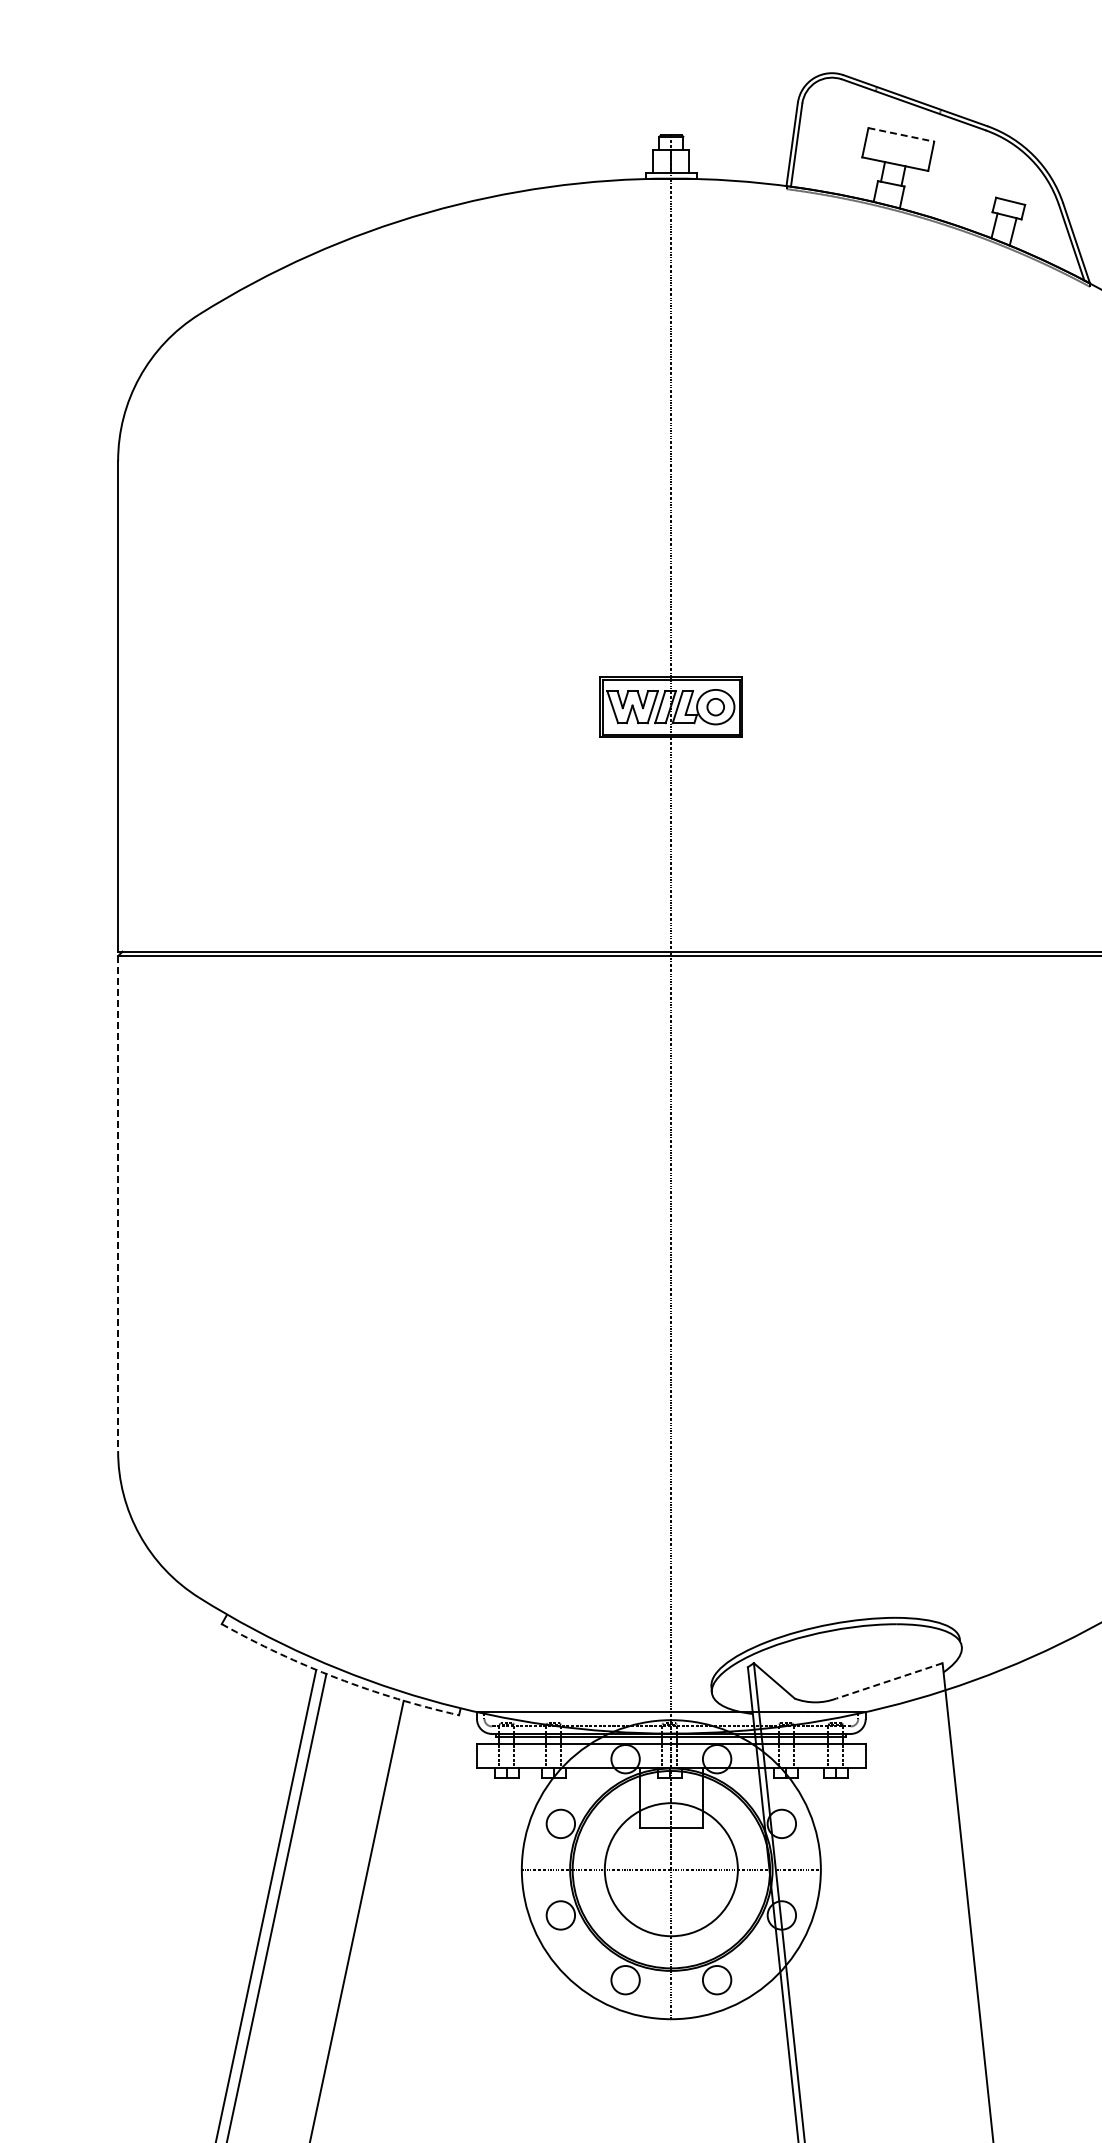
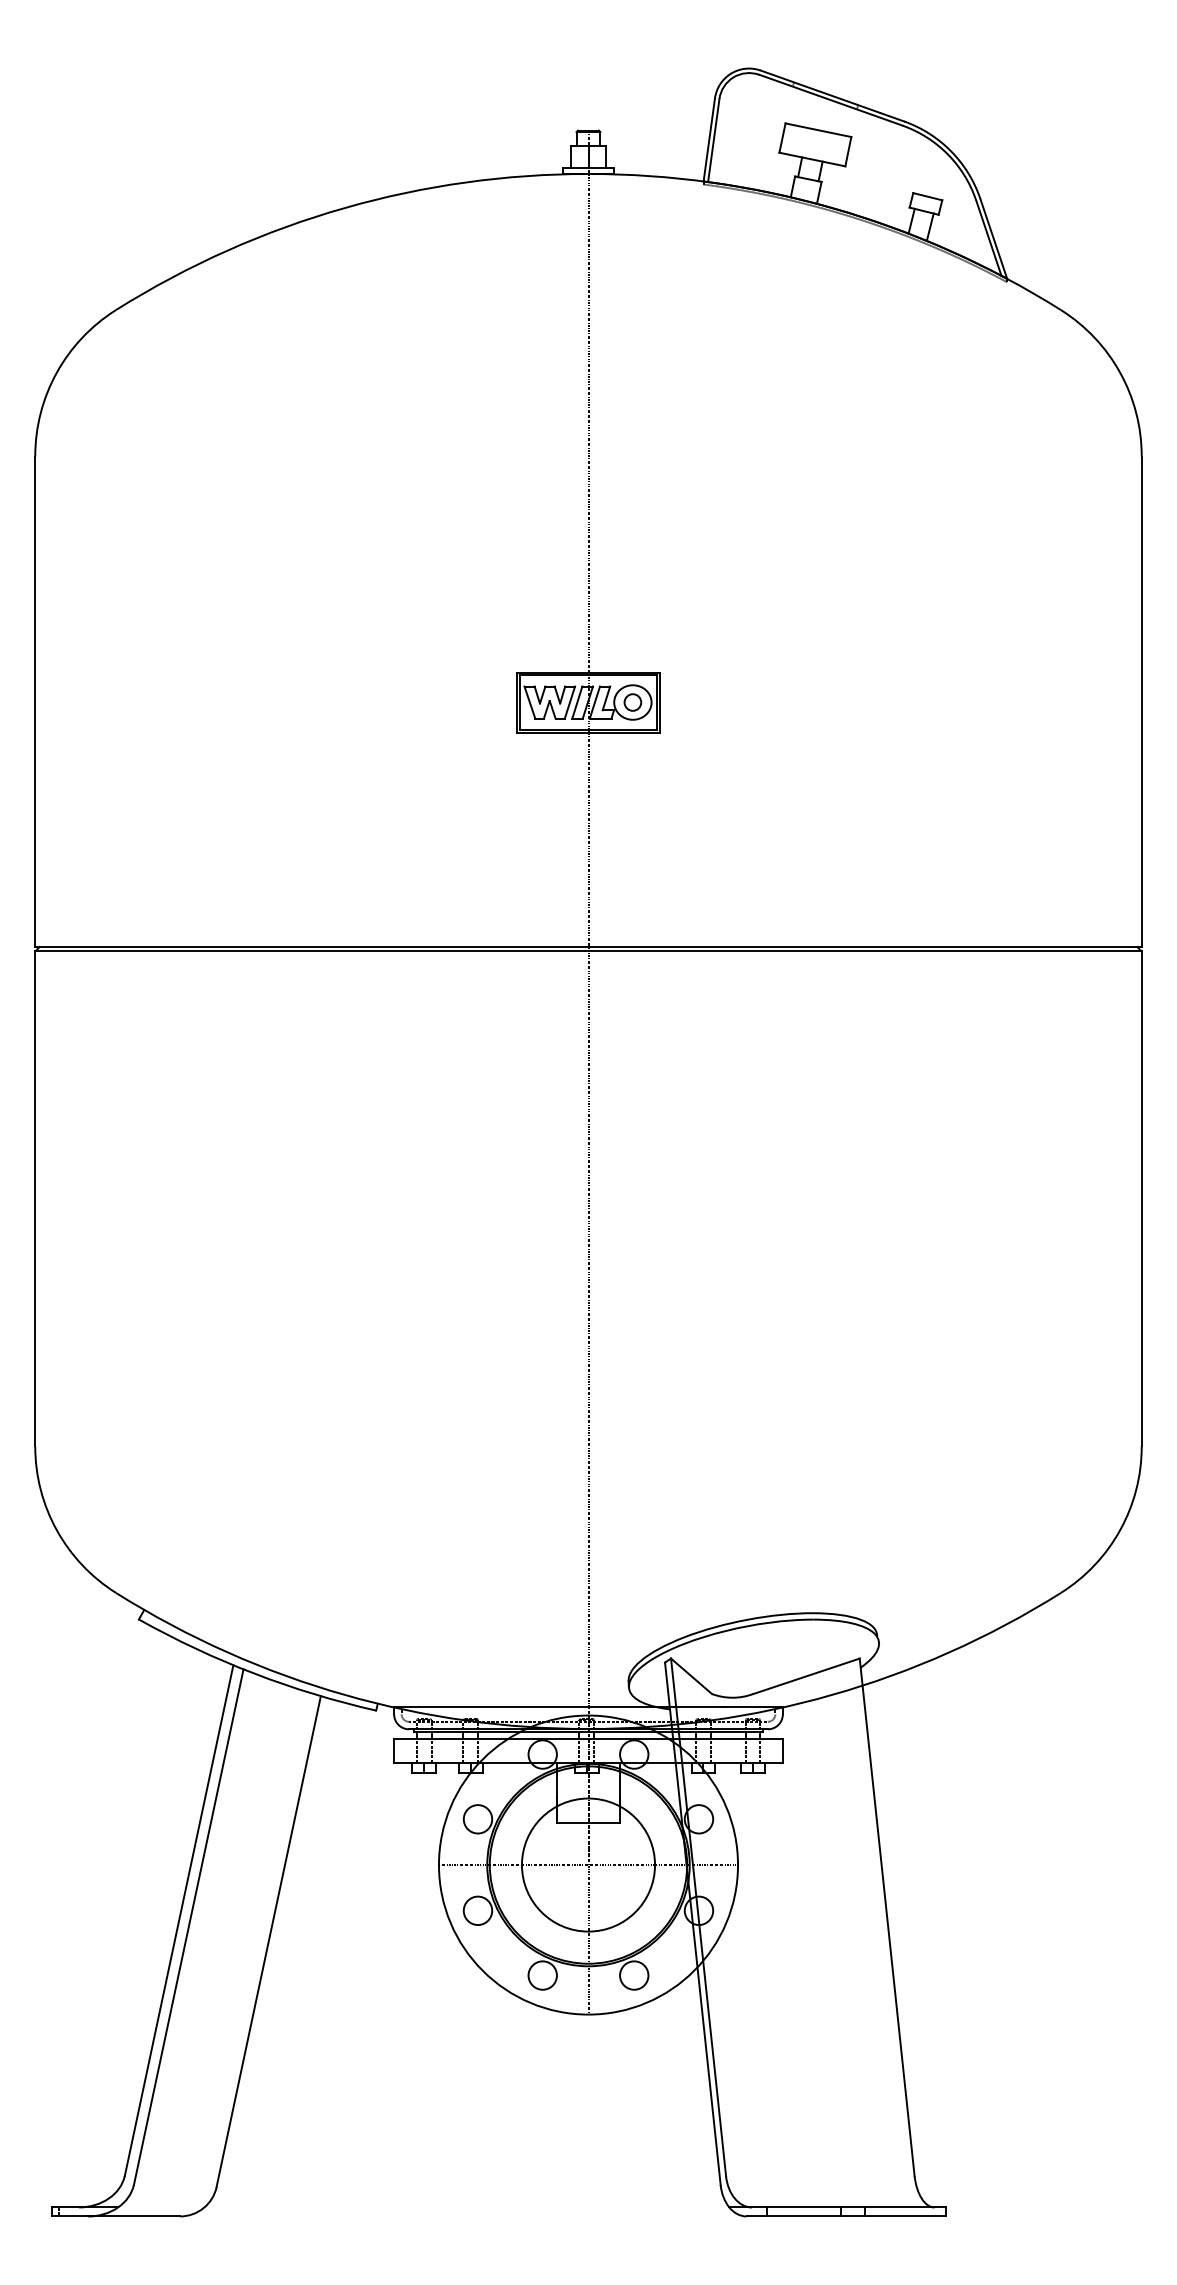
line: (901, 135) -> (818, 130), dashed -> solid
line: (118, 1204) -> (35, 1199), dashed -> solid
arc: (337, 1678) -> (254, 1673), dashed -> solid
line: (889, 1681) -> (806, 1676), dashed -> solid

